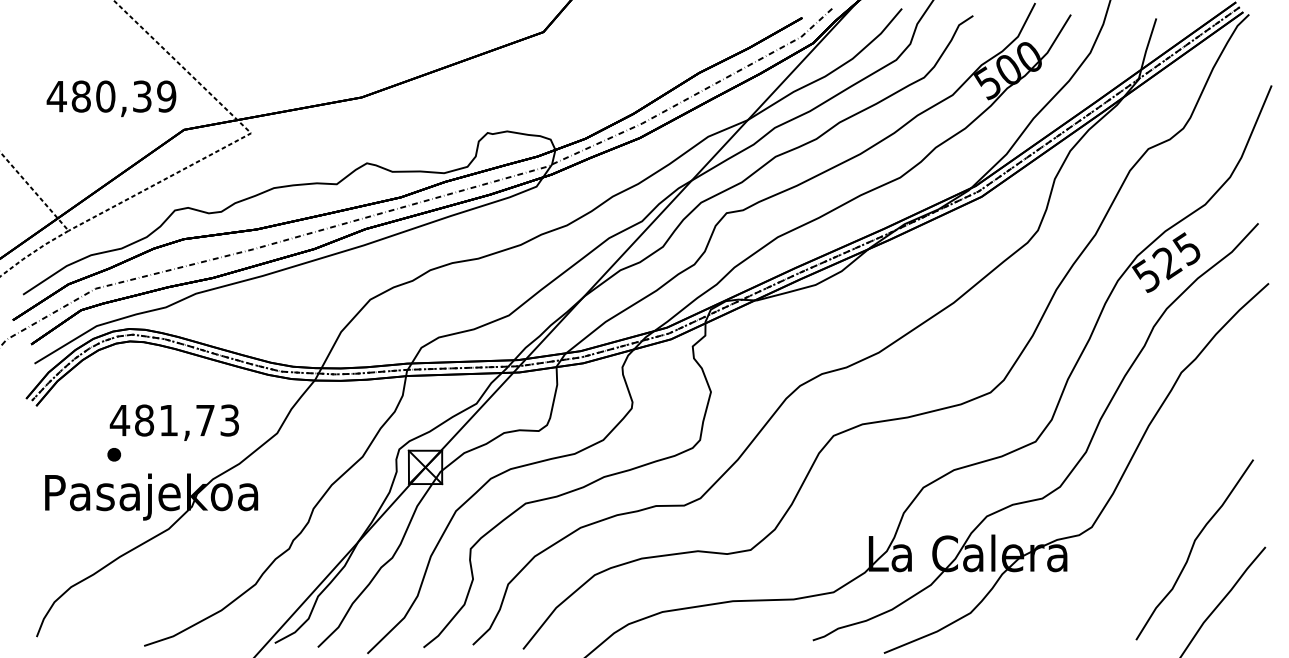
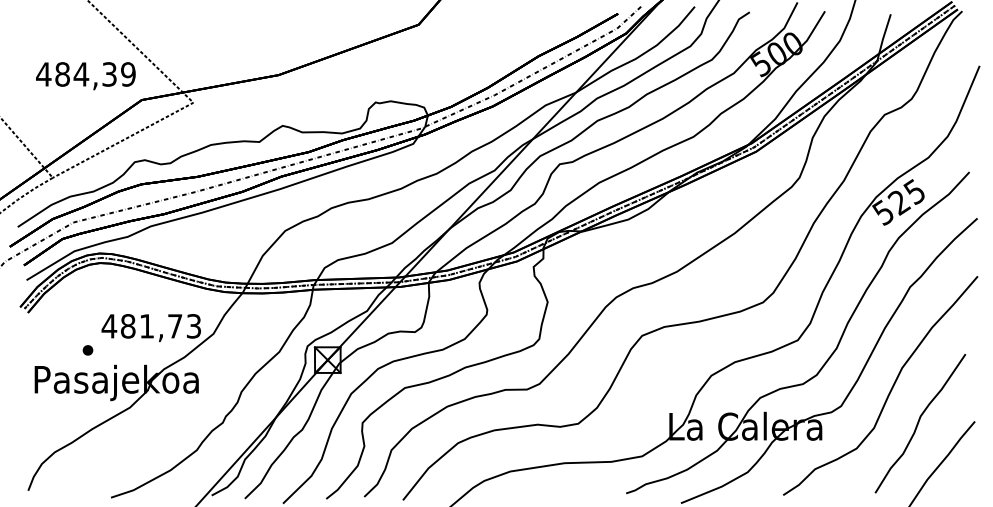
text: (105, 96) -> (81, 74), 480,39 -> 484,39
text: (173, 422) -> (150, 327), moved
curve: (1155, 506) -> (890, 390), added

